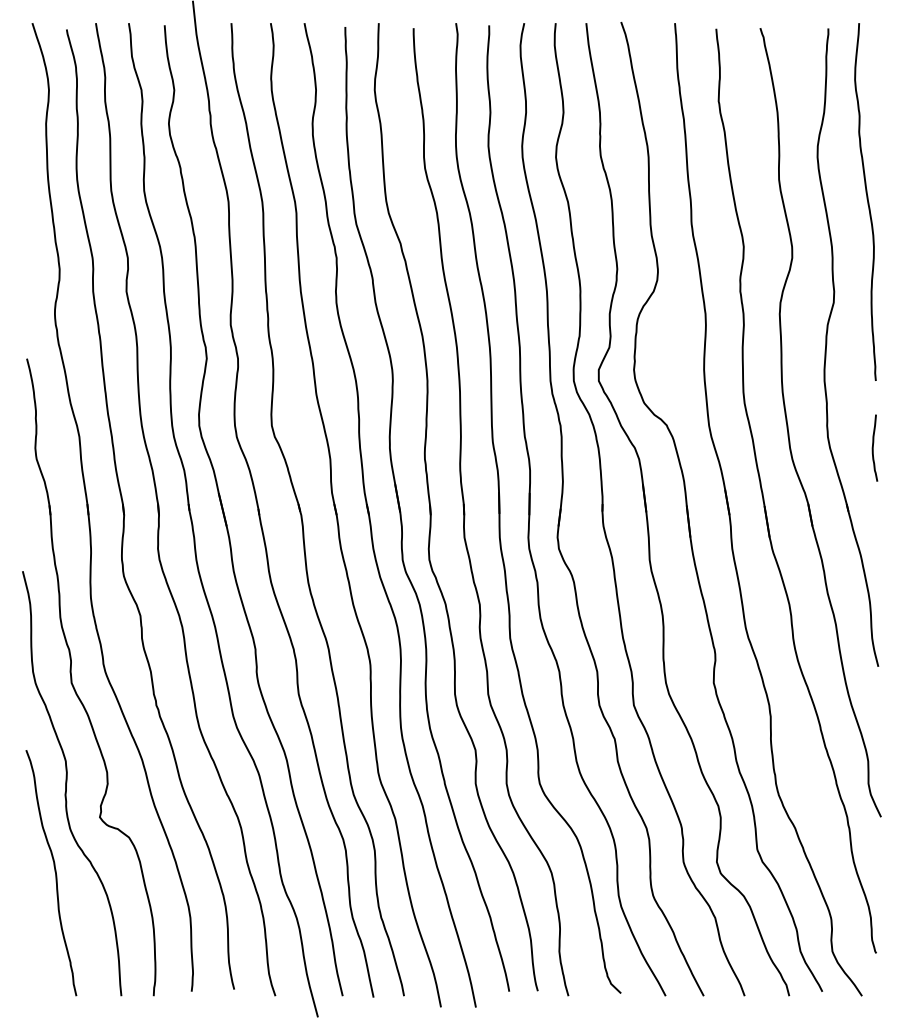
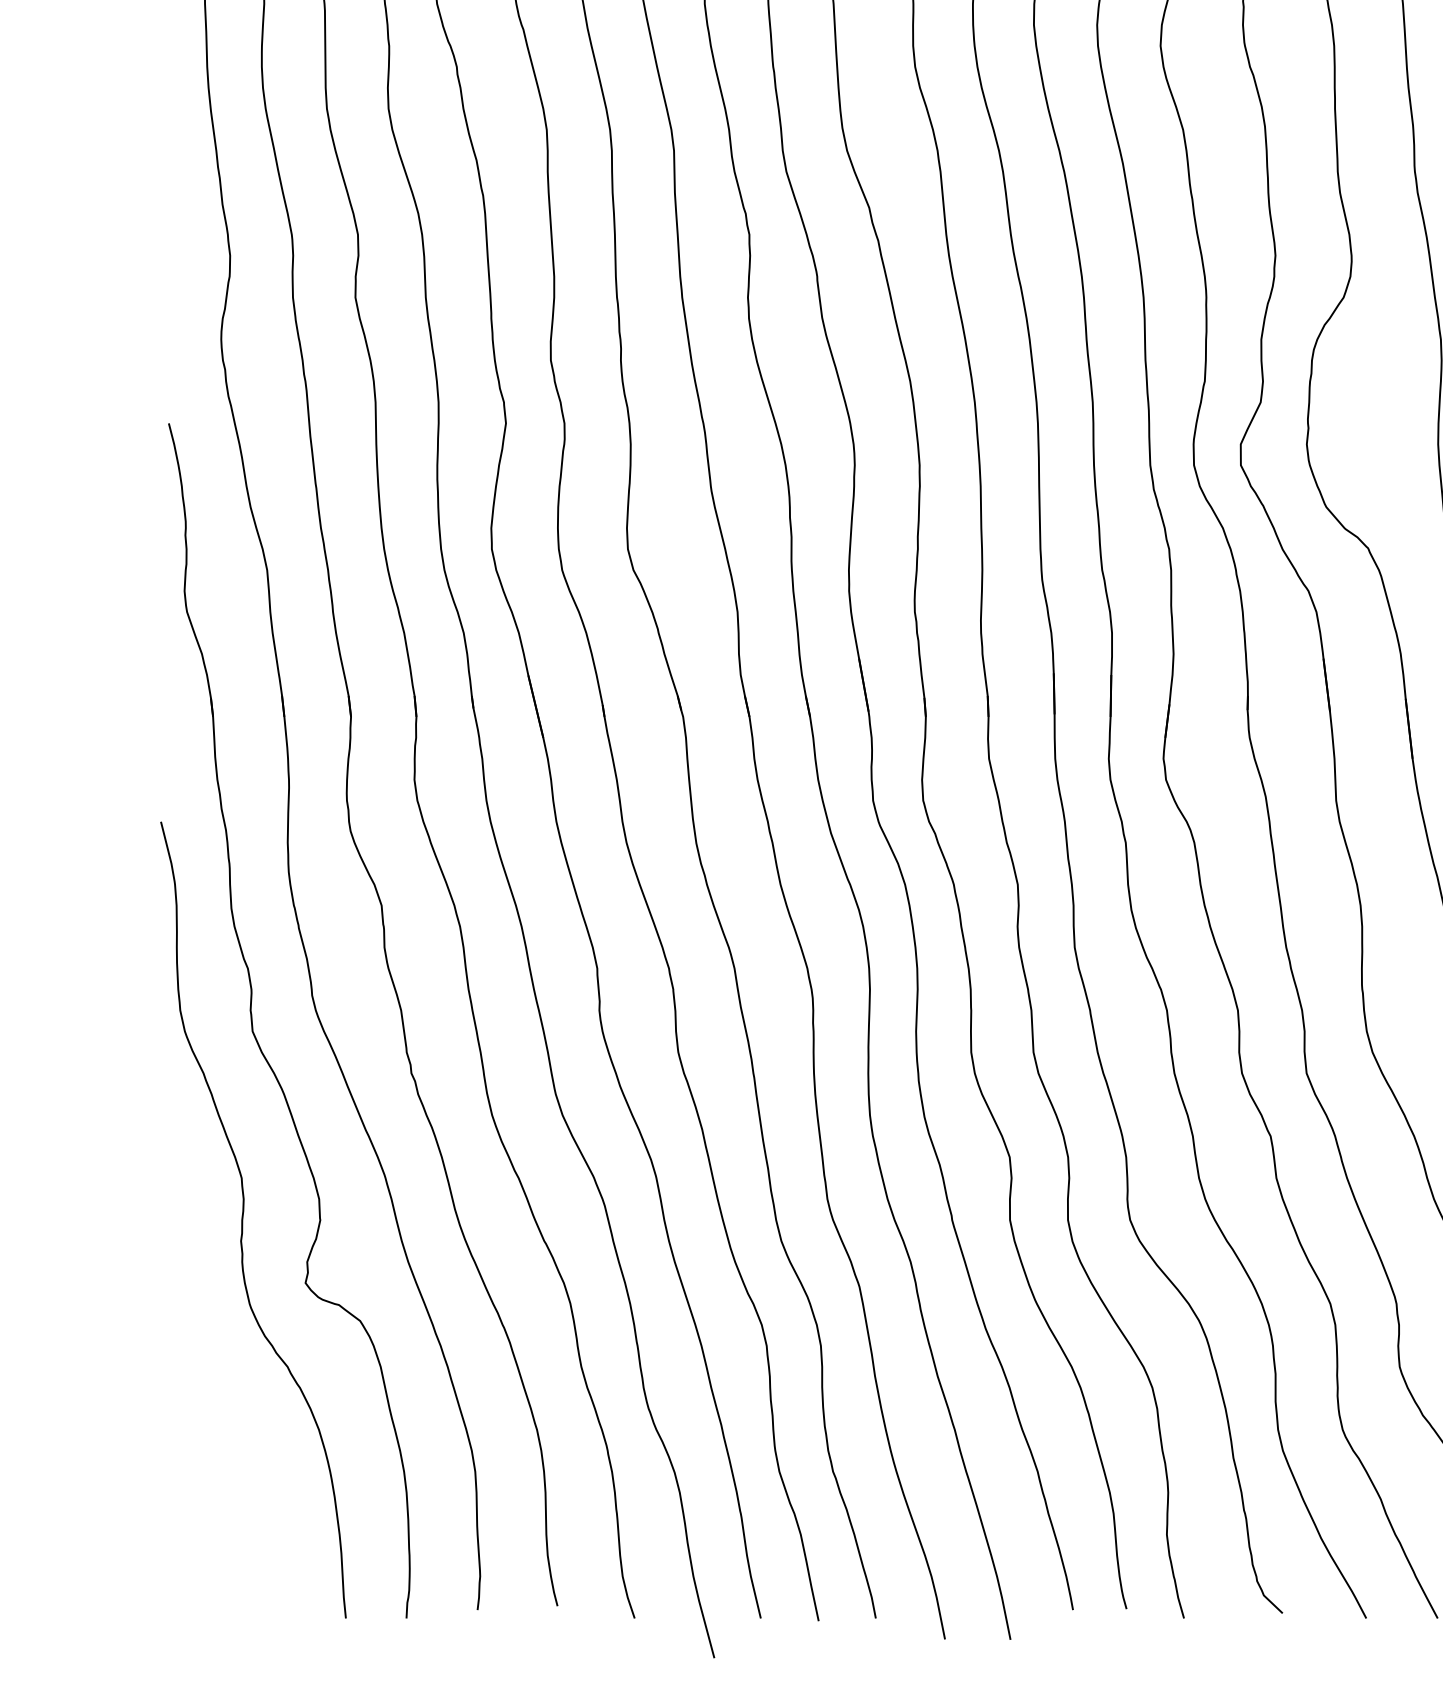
curve: (54, 871) -> (220, 1384), removed

